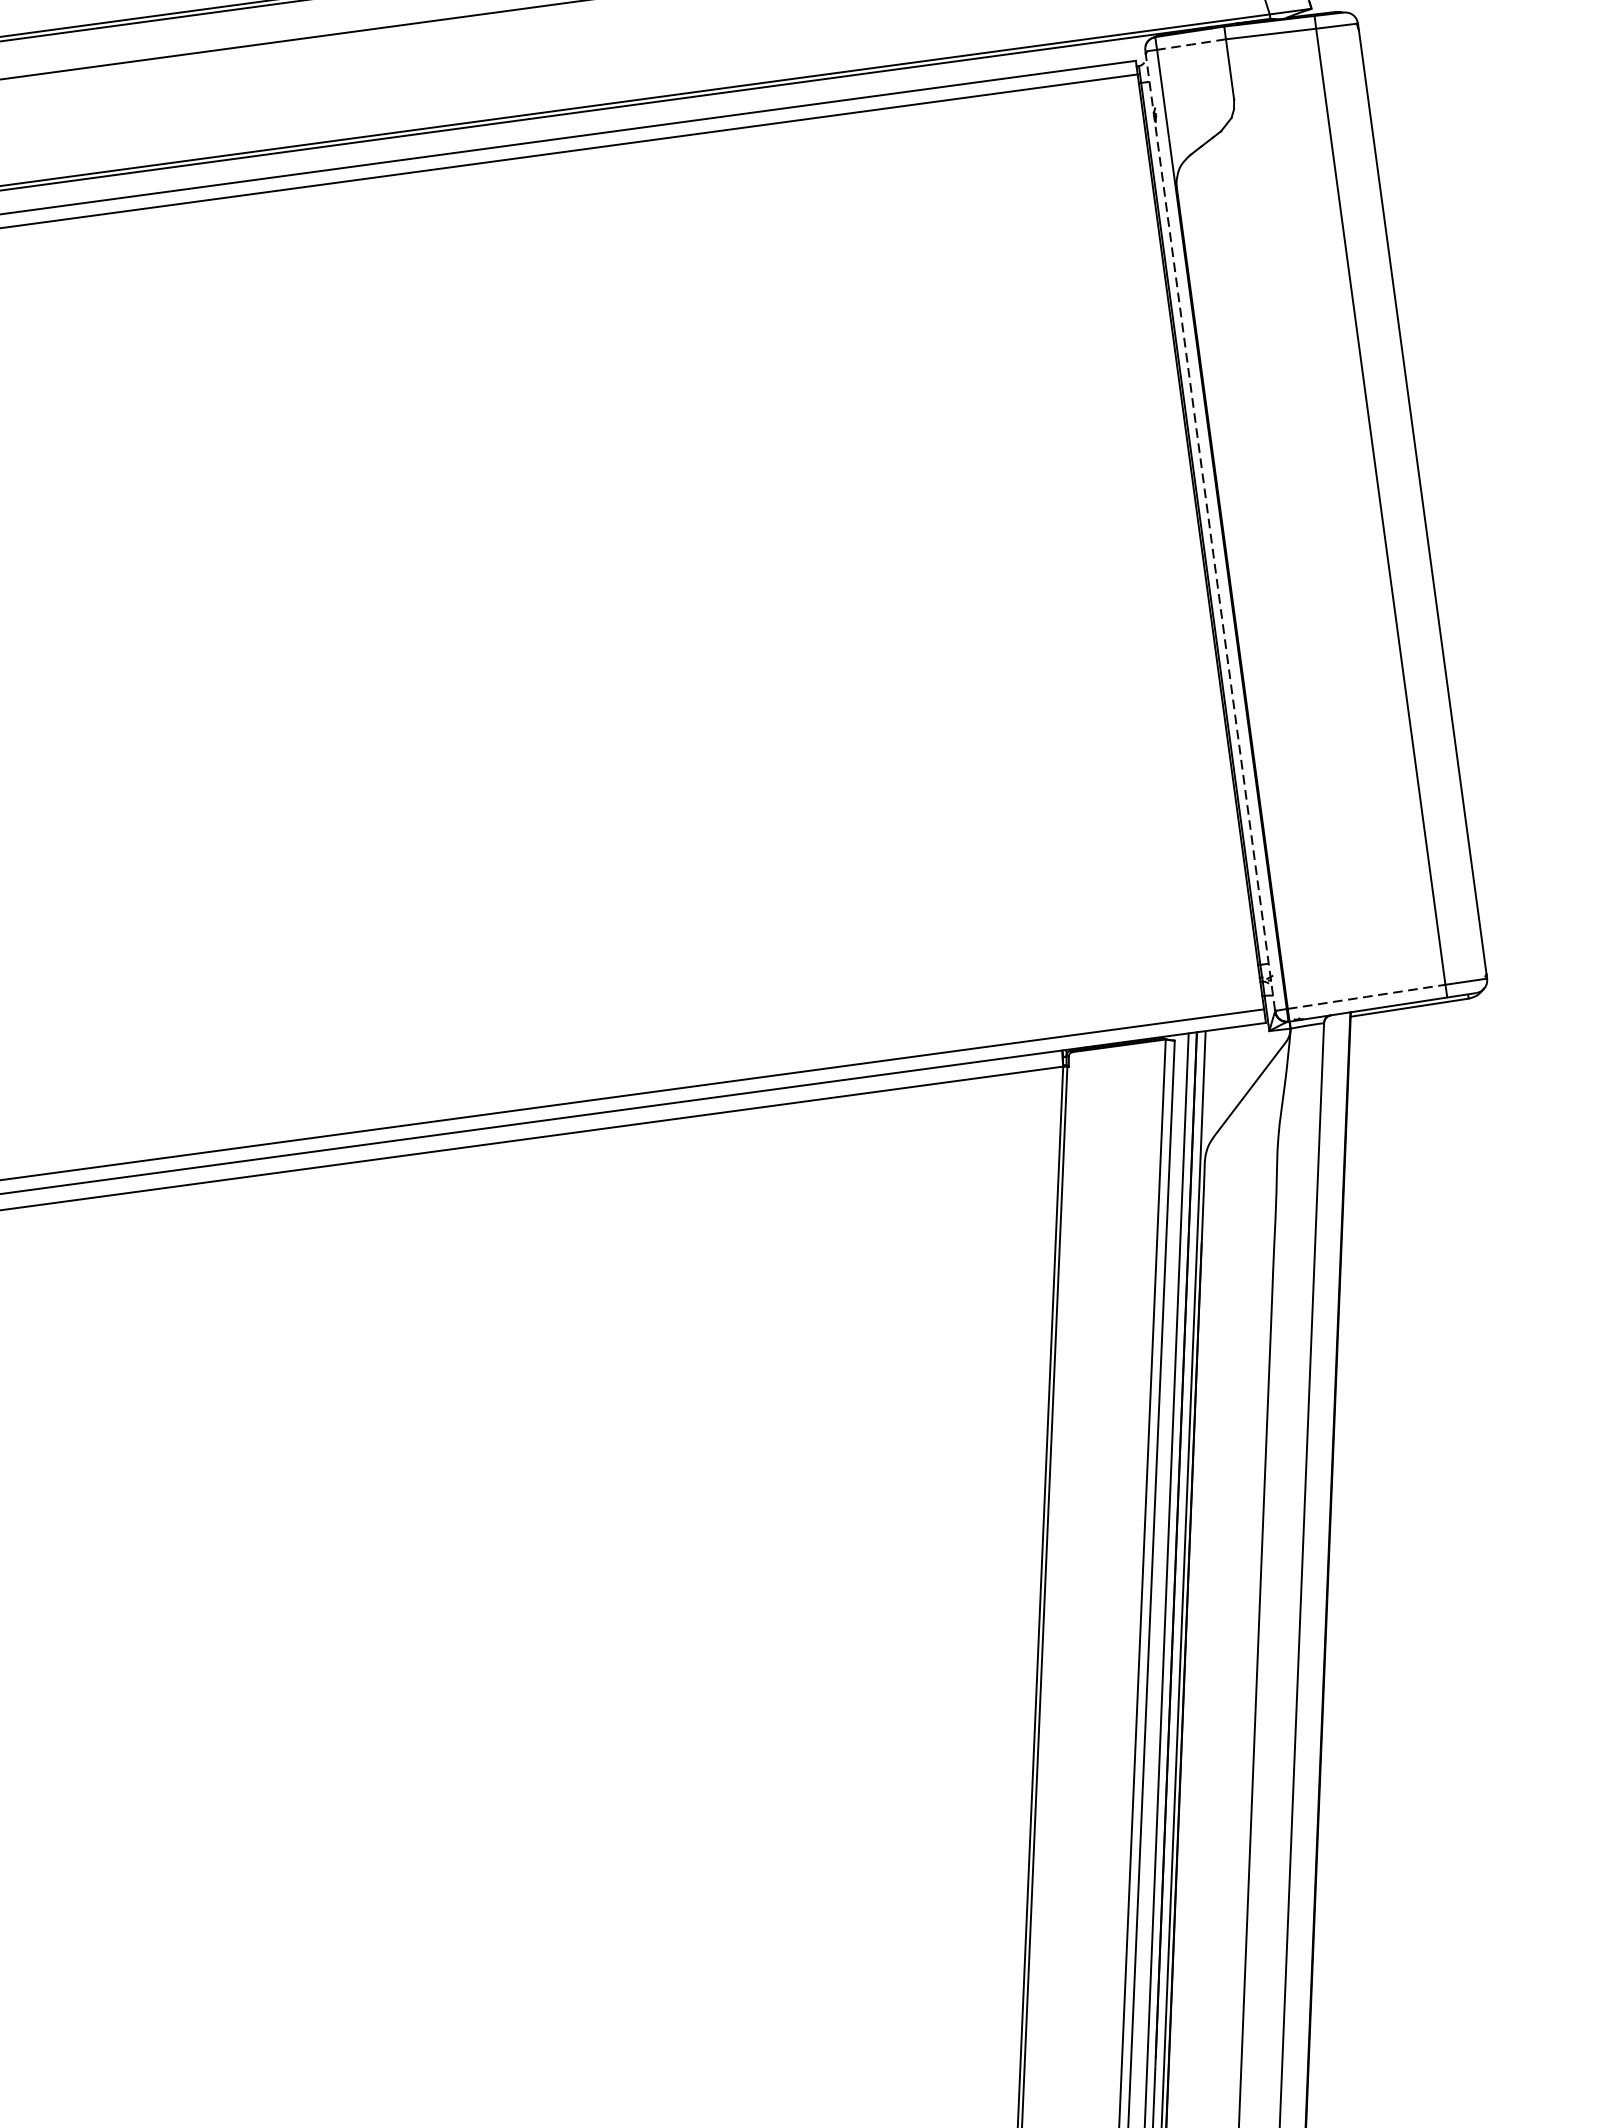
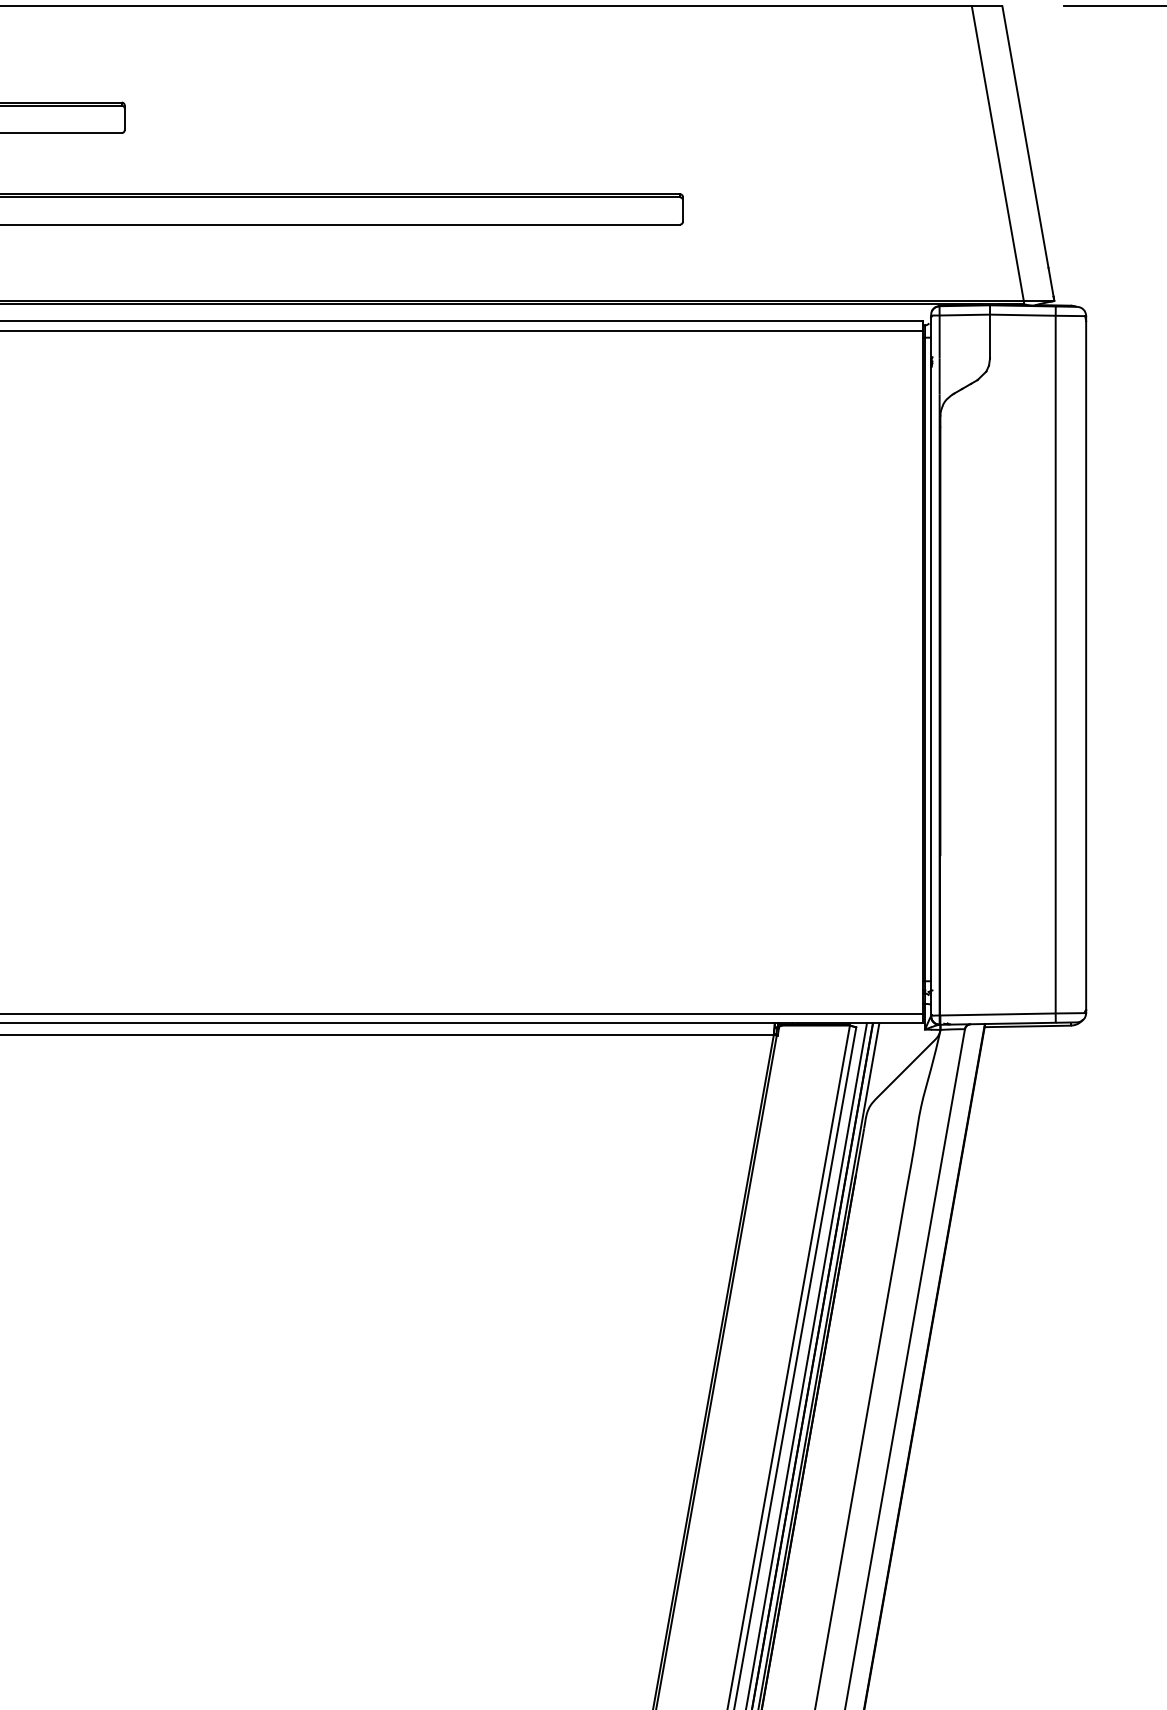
line: (1191, 45) -> (964, 315), dashed -> solid
line: (1210, 532) -> (931, 666), dashed -> solid
line: (1367, 996) -> (998, 1014), dashed -> solid

